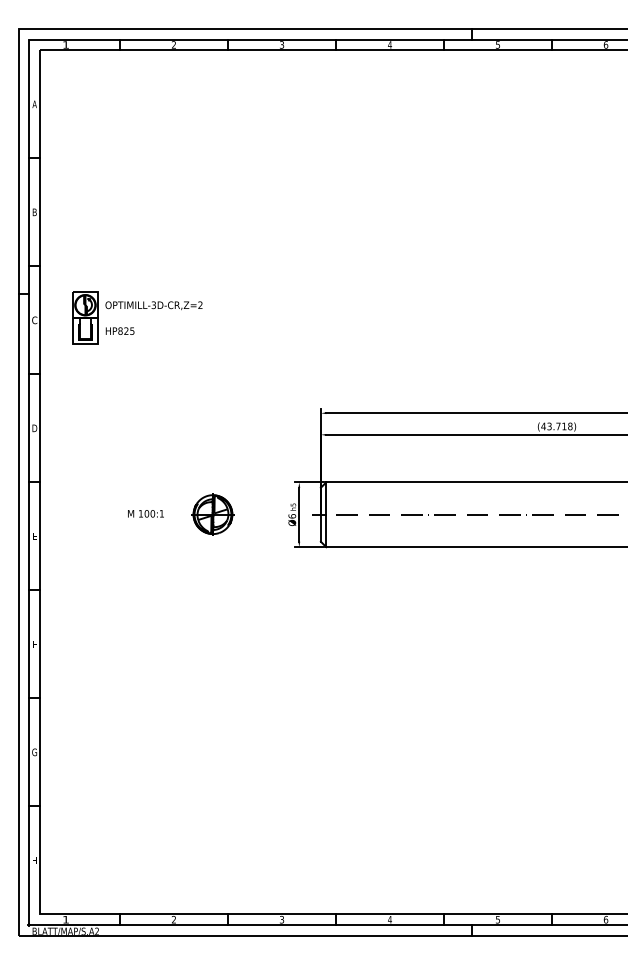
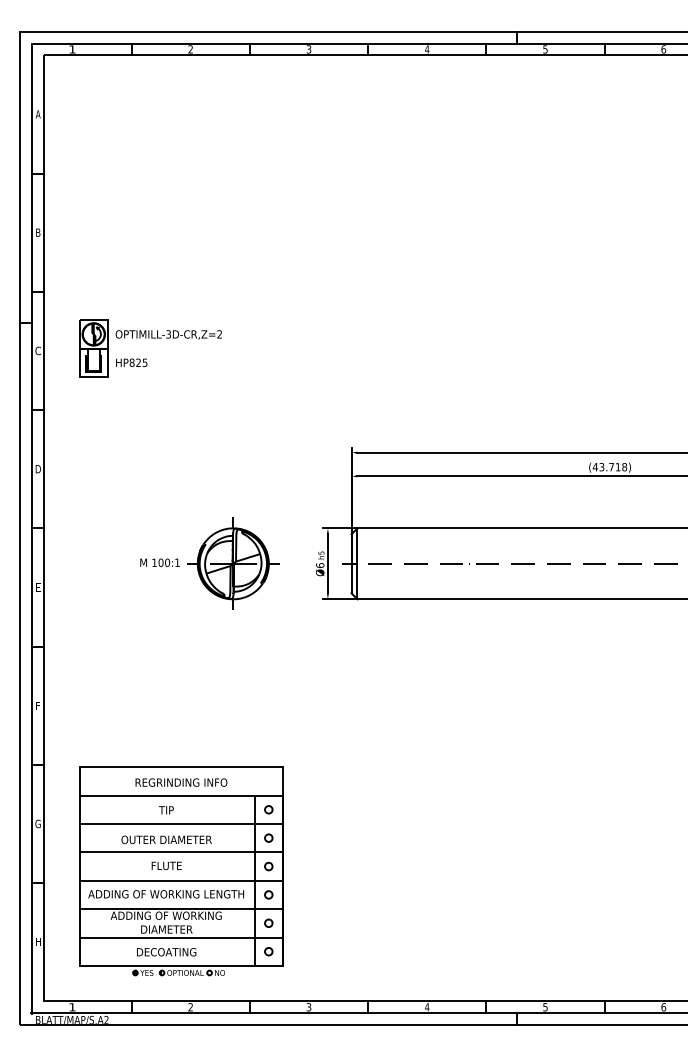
part: (213, 514) -> (233, 563), size x1.67
part: (165, 795) -> (181, 871), added

